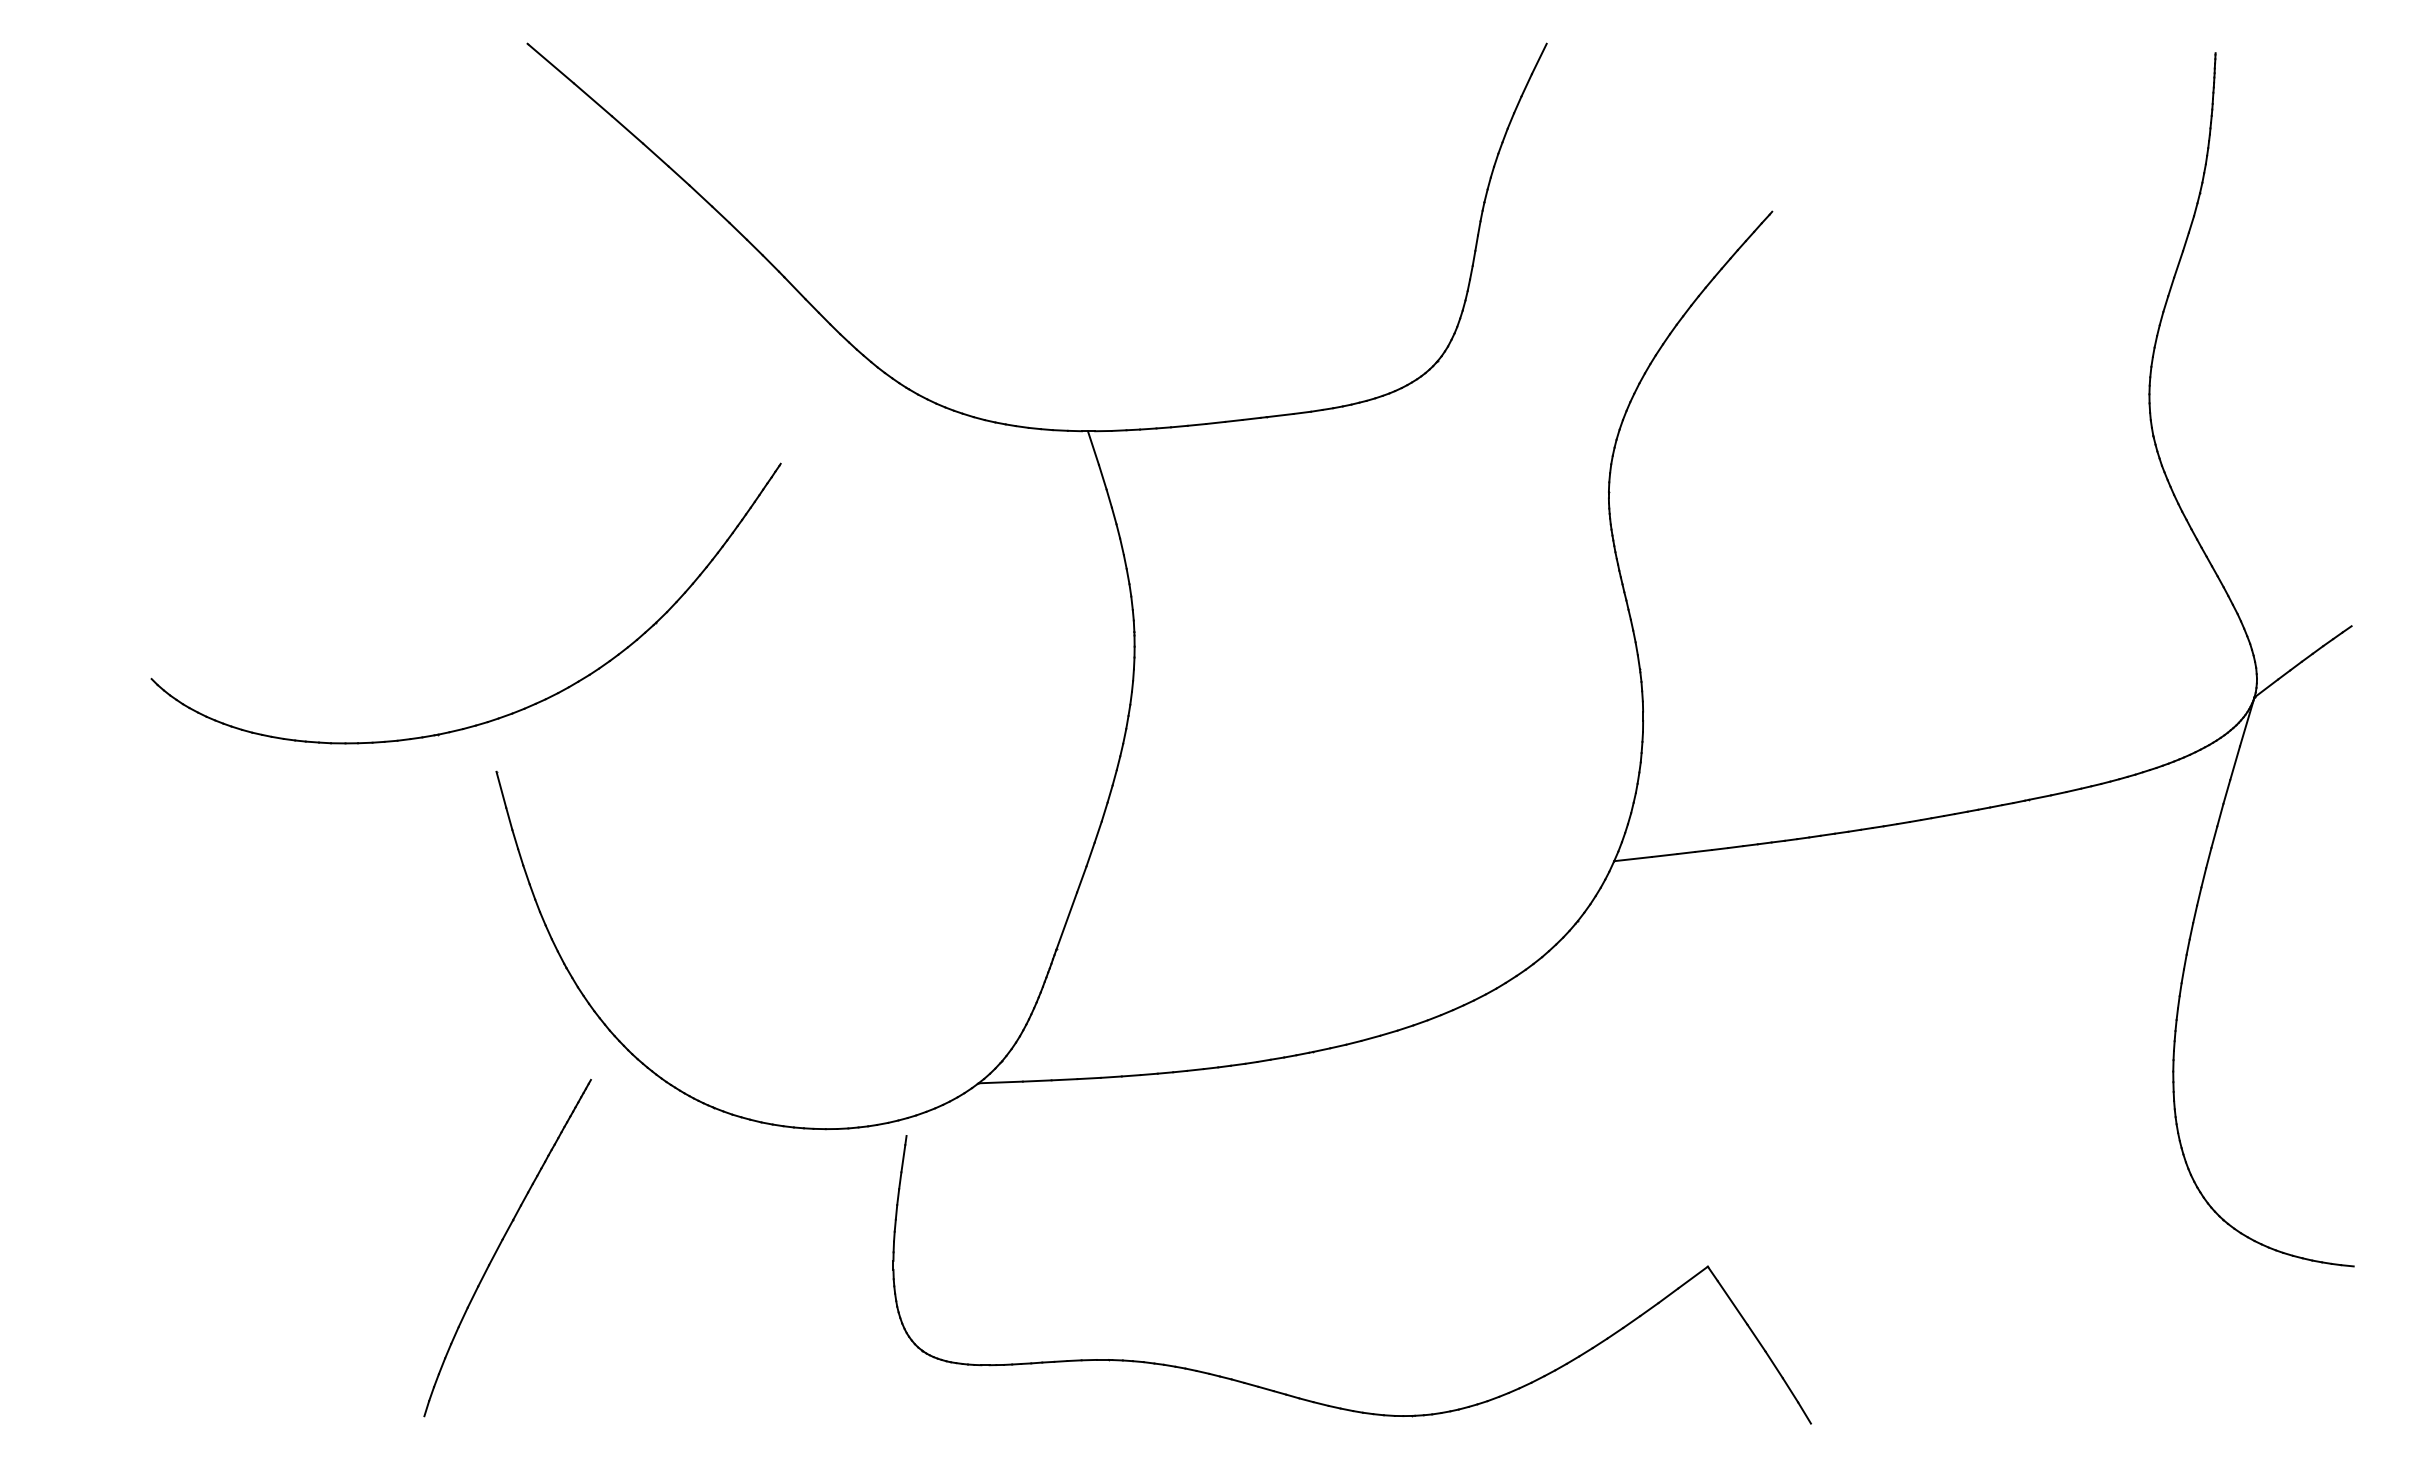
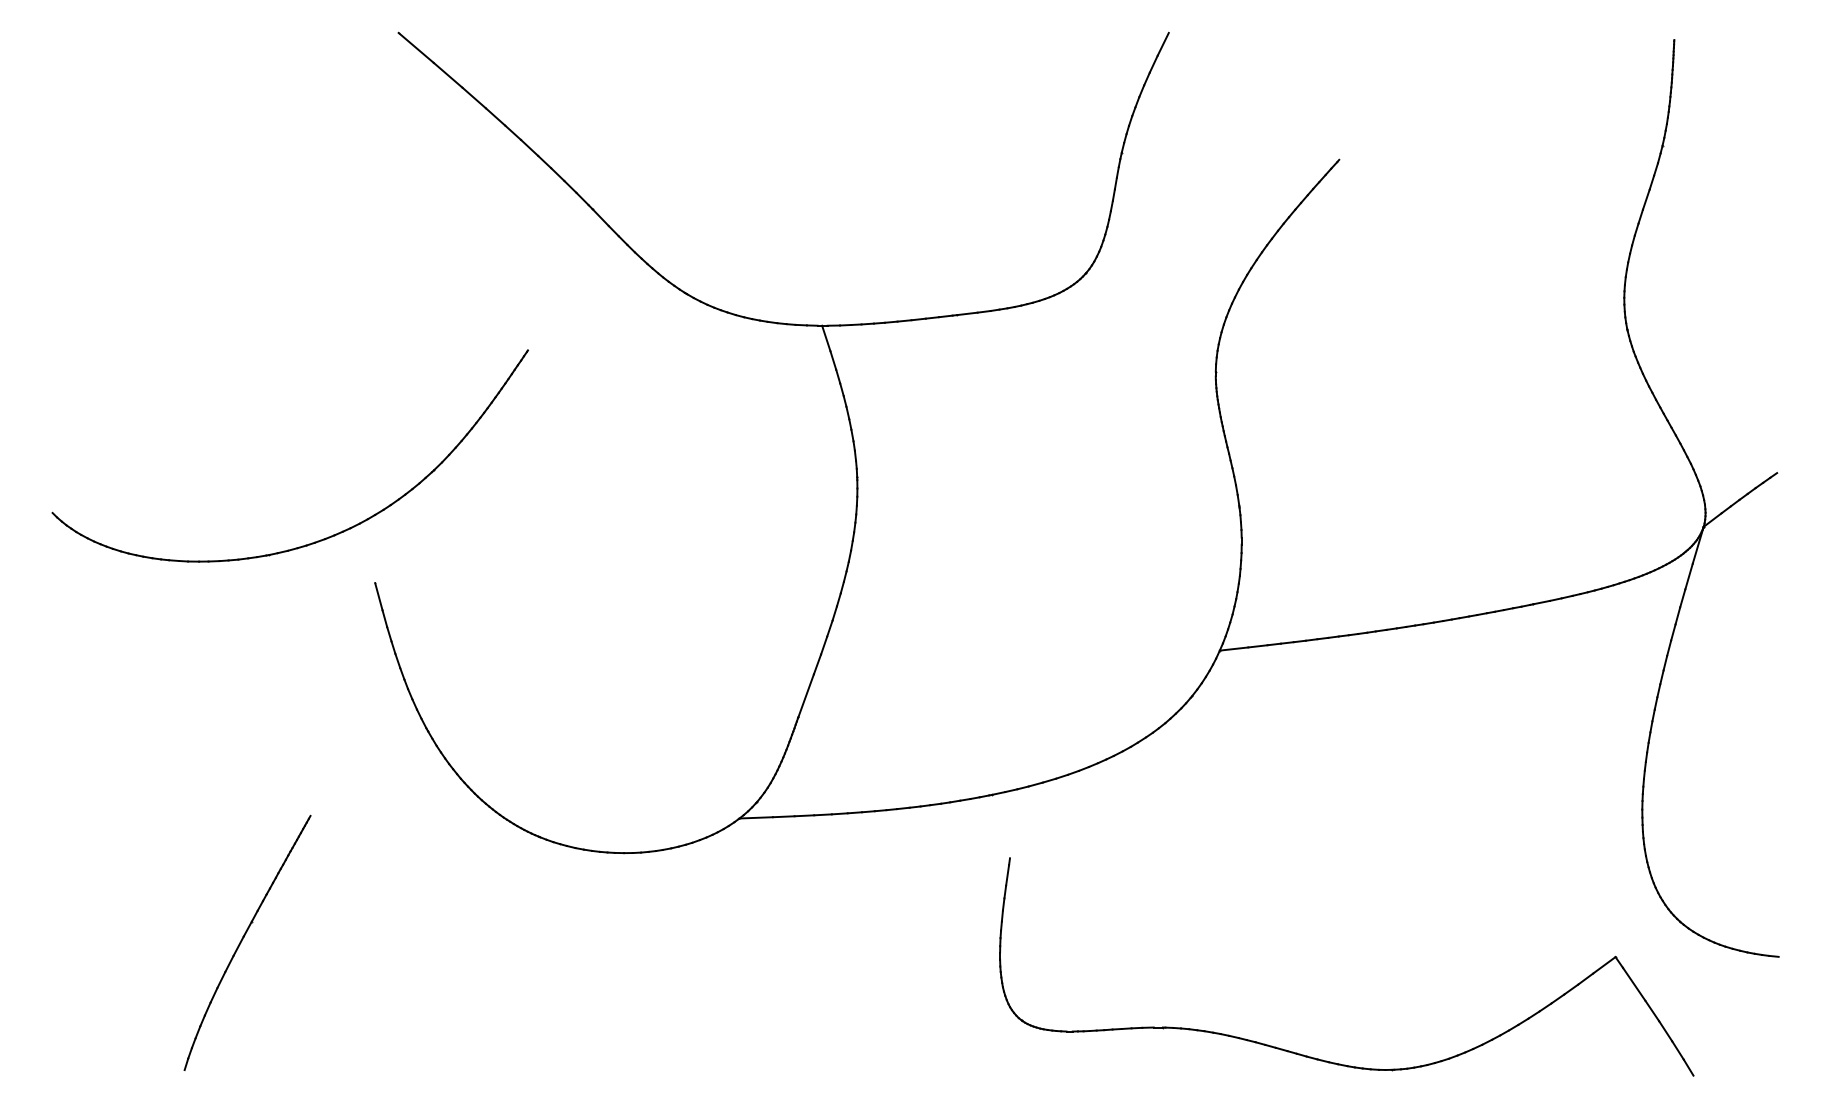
part: (503, 715) -> (318, 540), moved
part: (502, 1242) -> (243, 938), moved
part: (1319, 1402) -> (1322, 1059), moved

